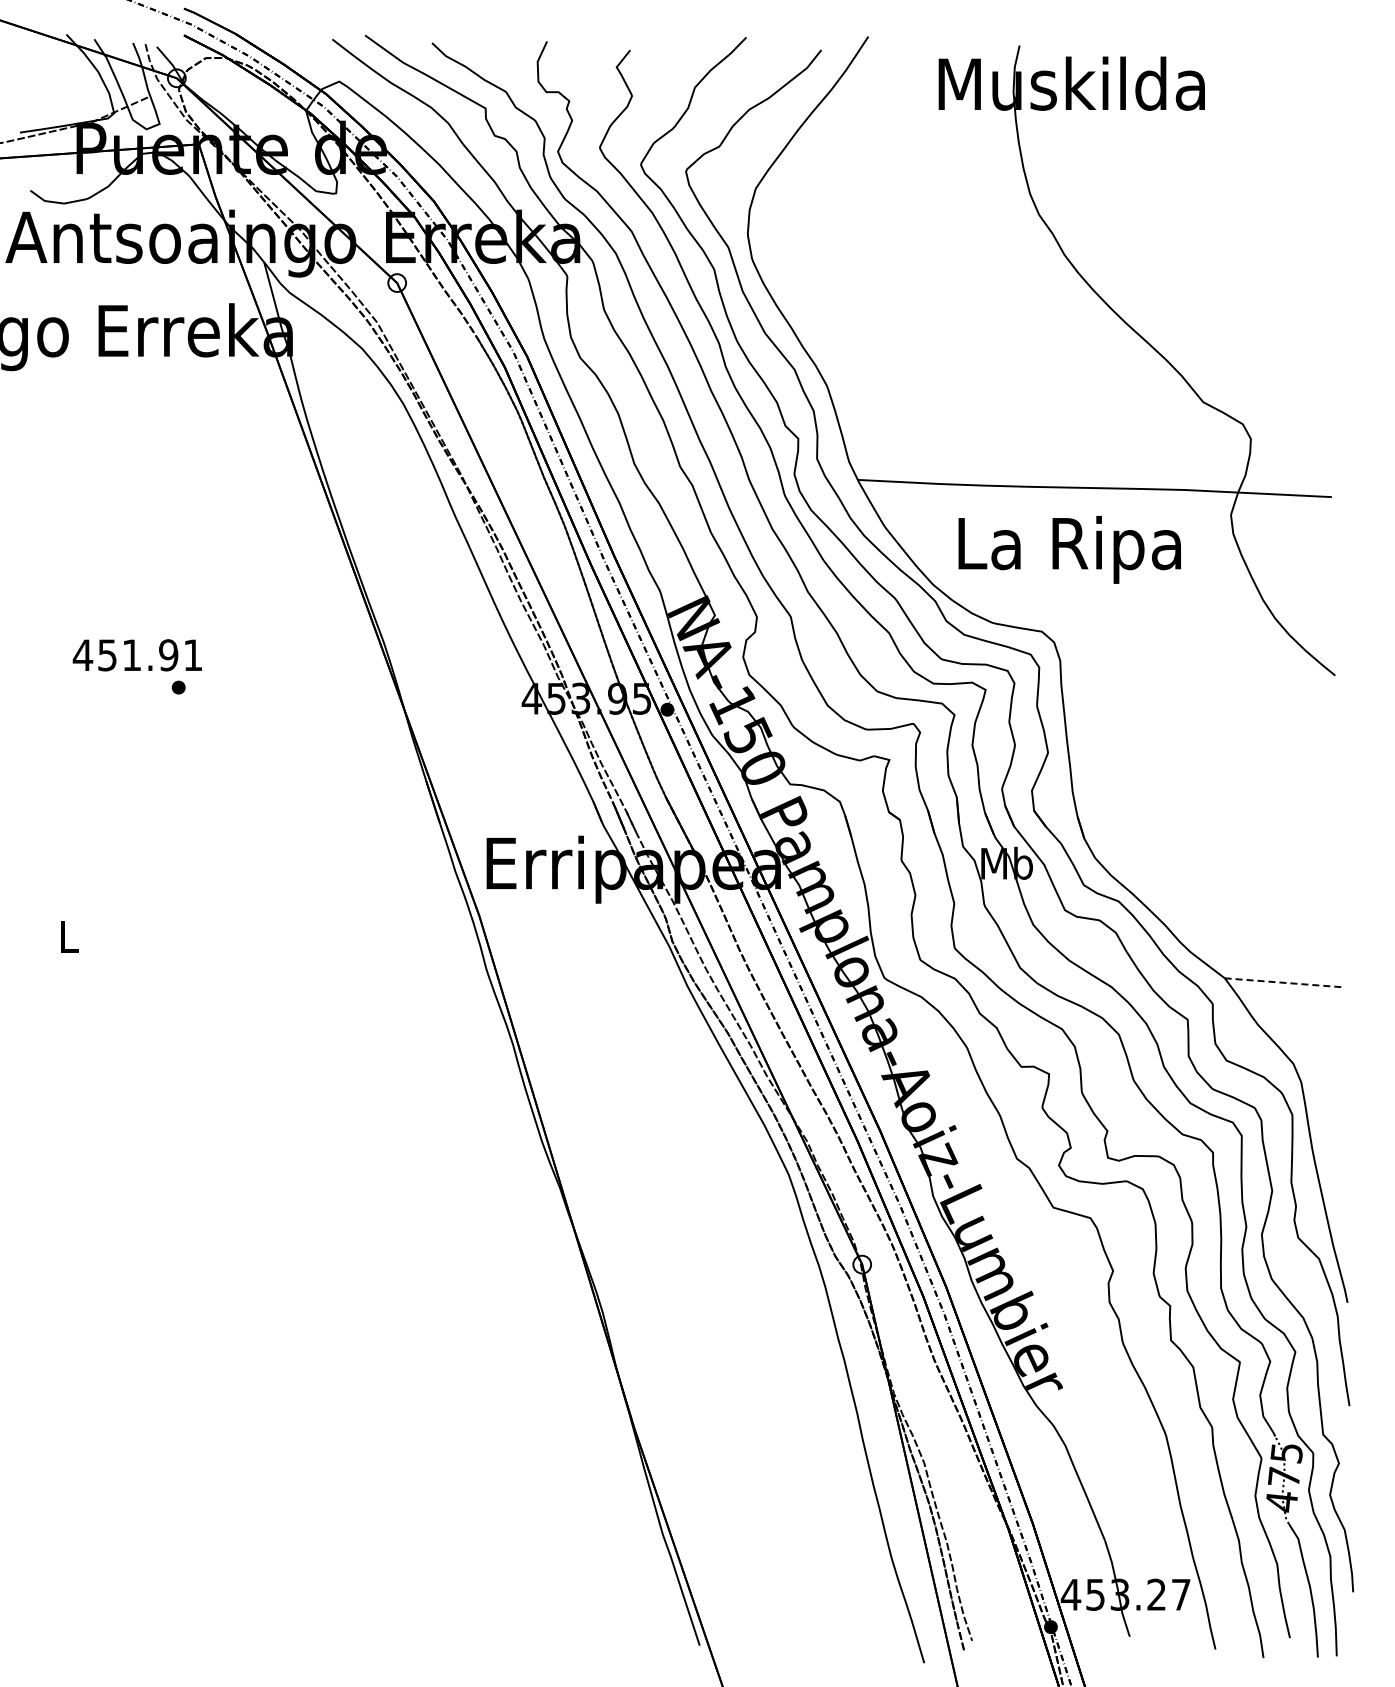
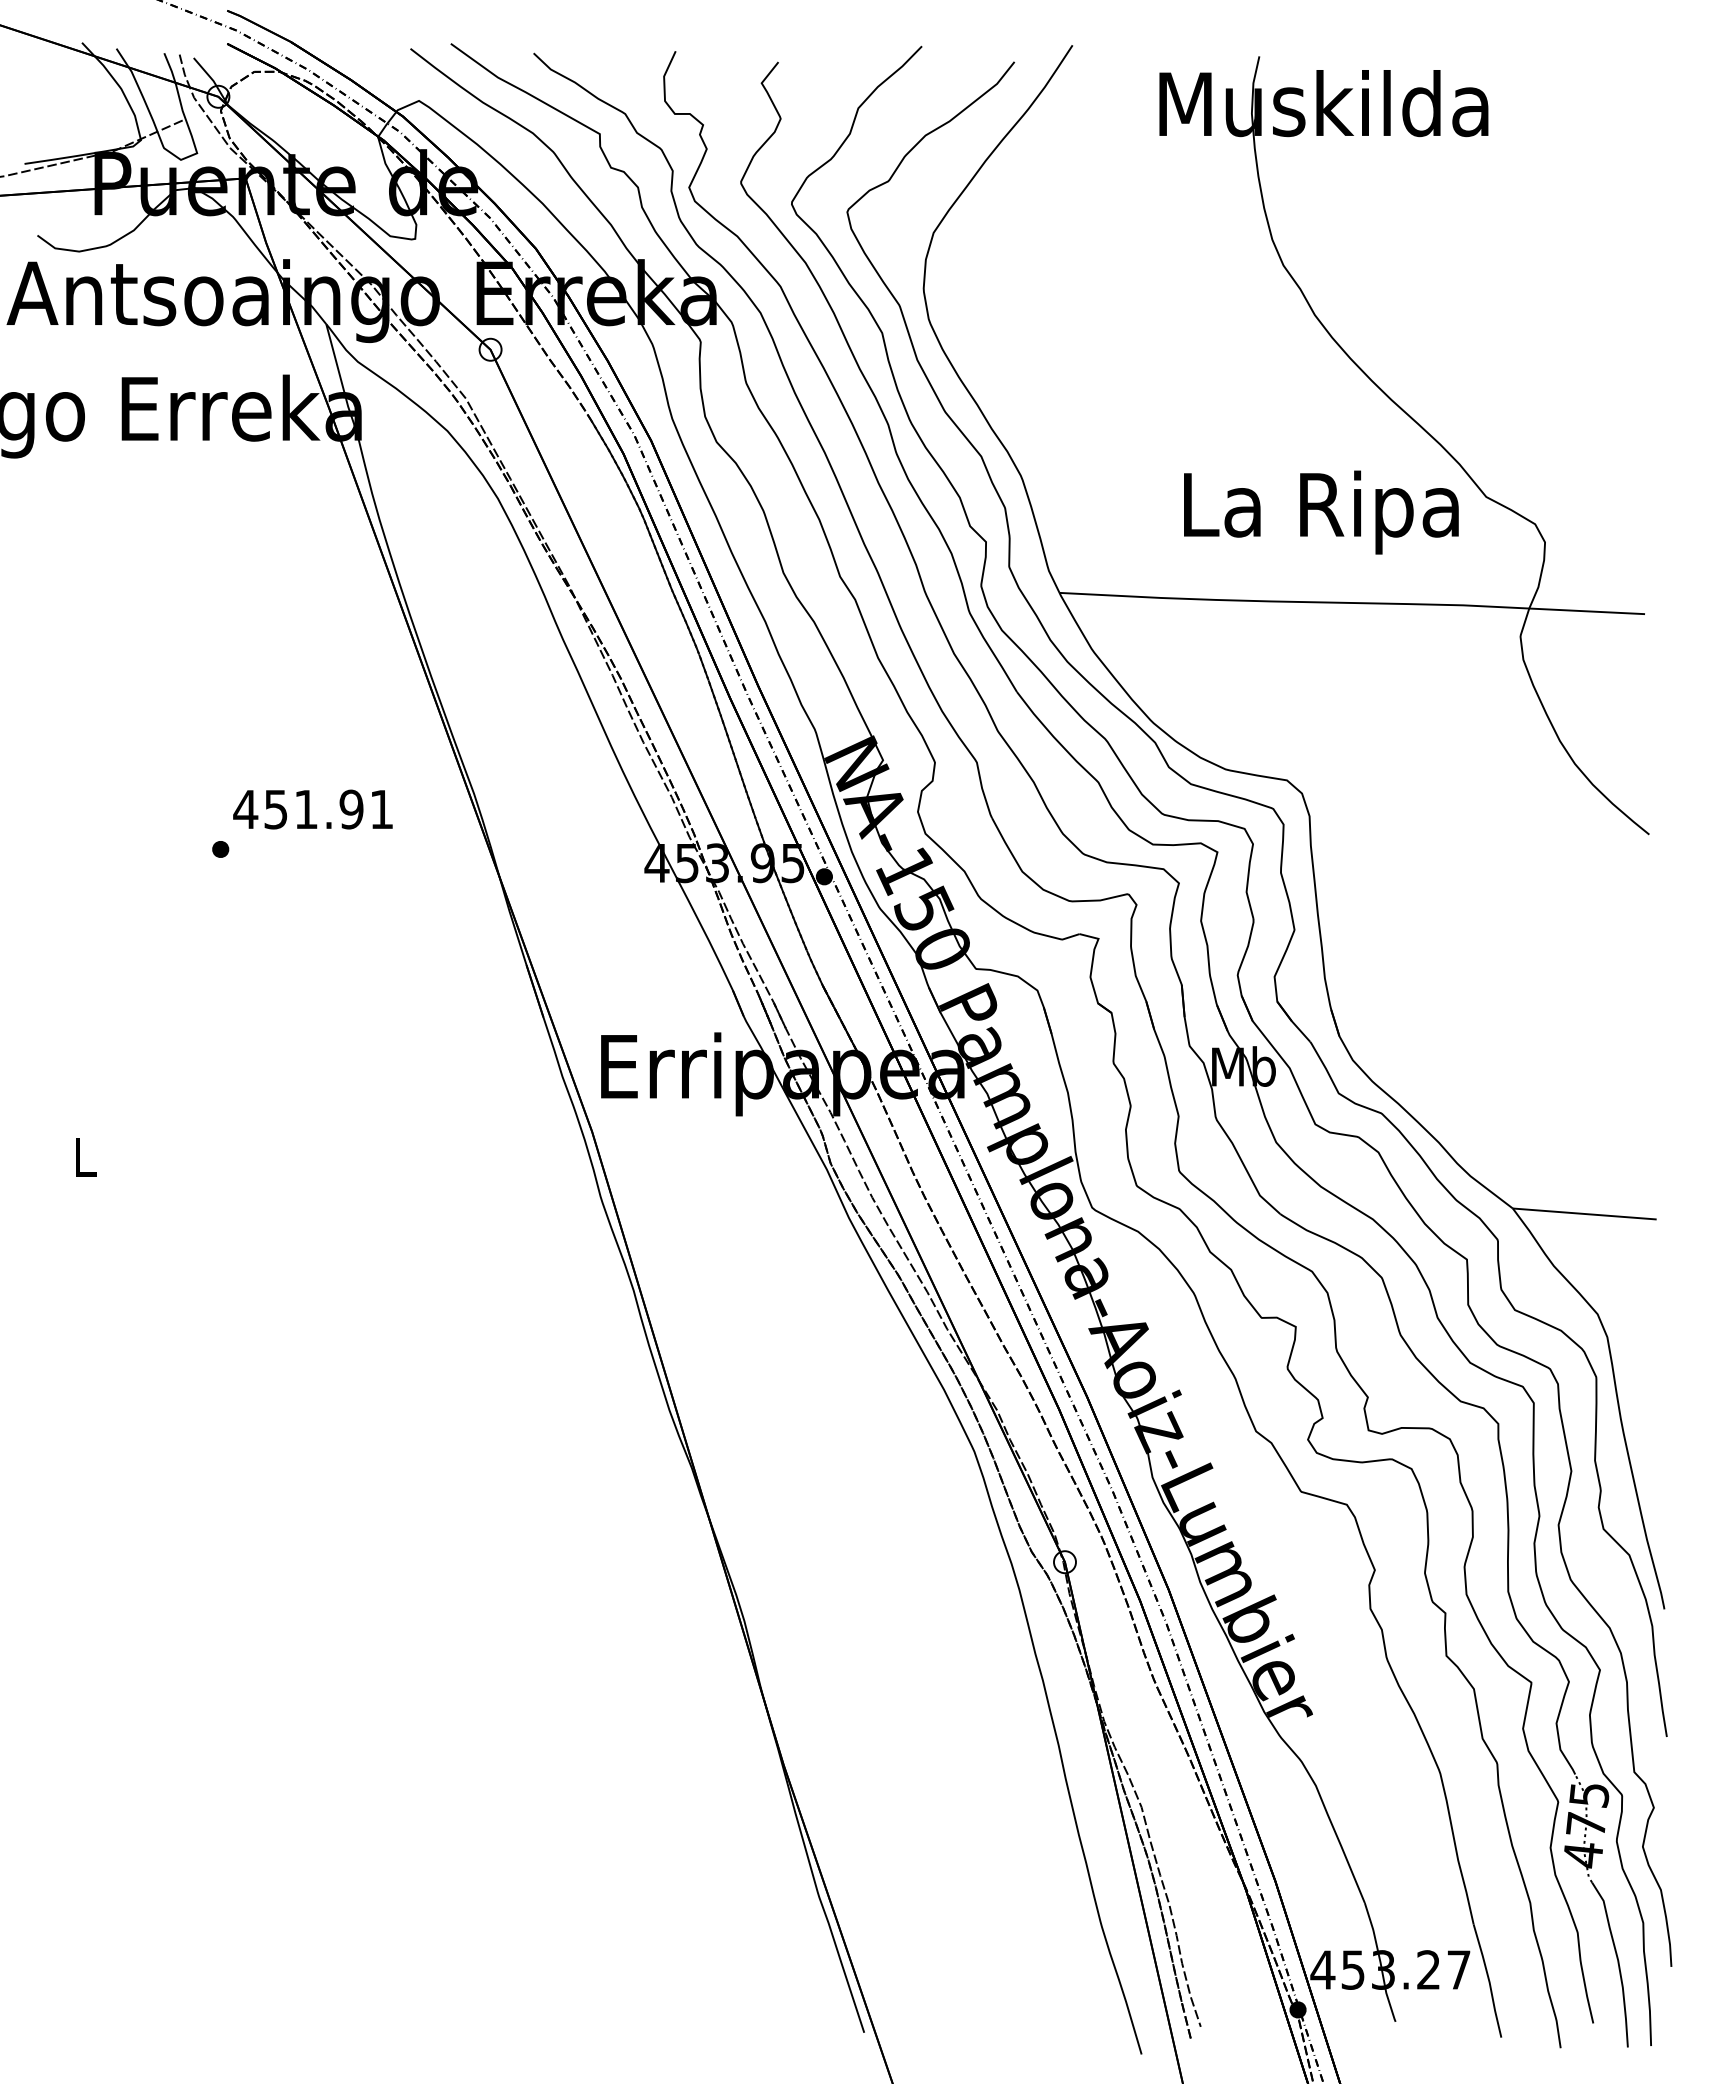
text: (1069, 549) -> (1320, 512), moved
text: (136, 655) -> (311, 809), moved
line: (1282, 982) -> (1584, 1213), dashed -> solid

